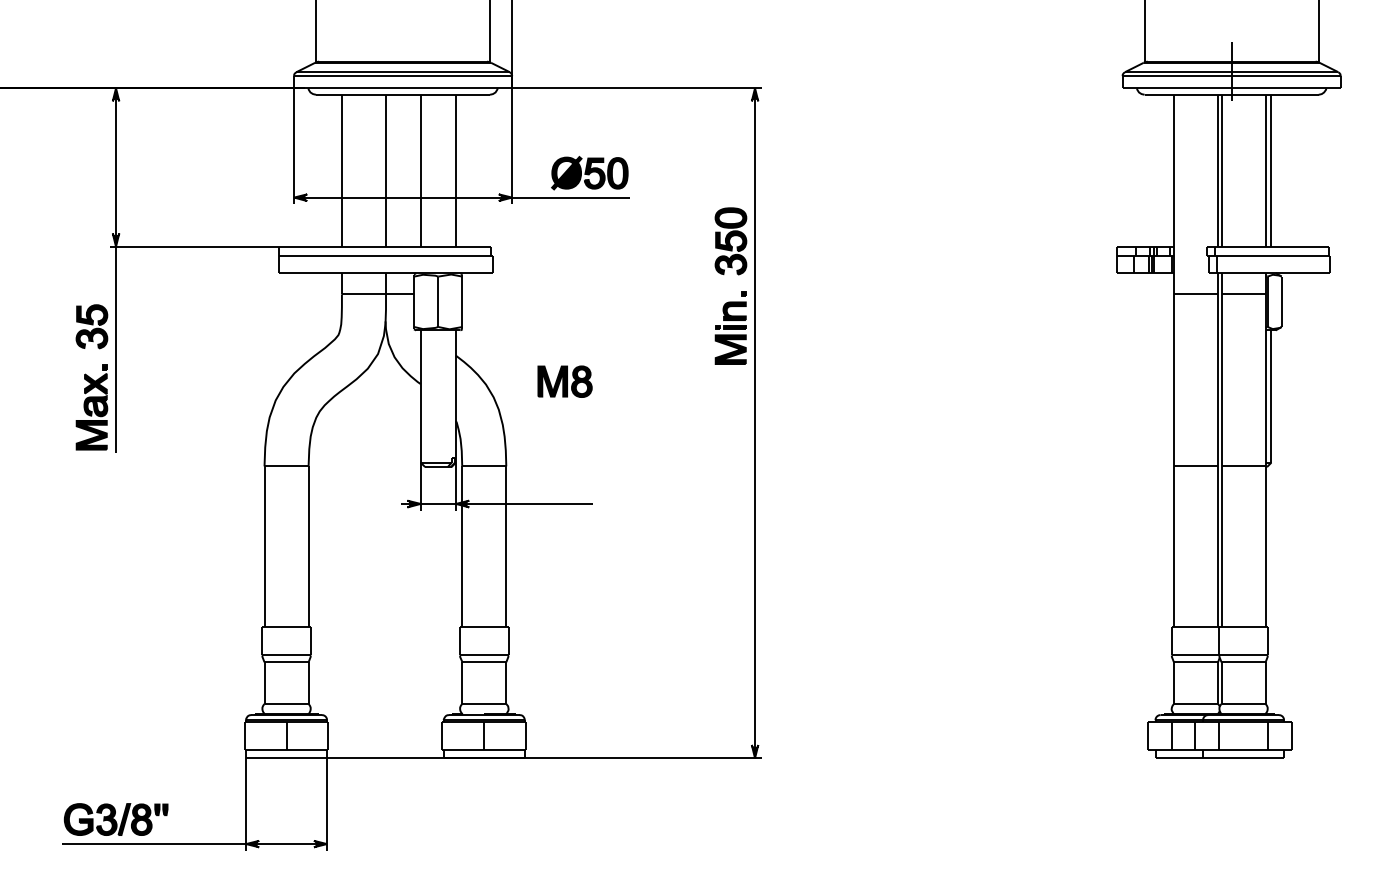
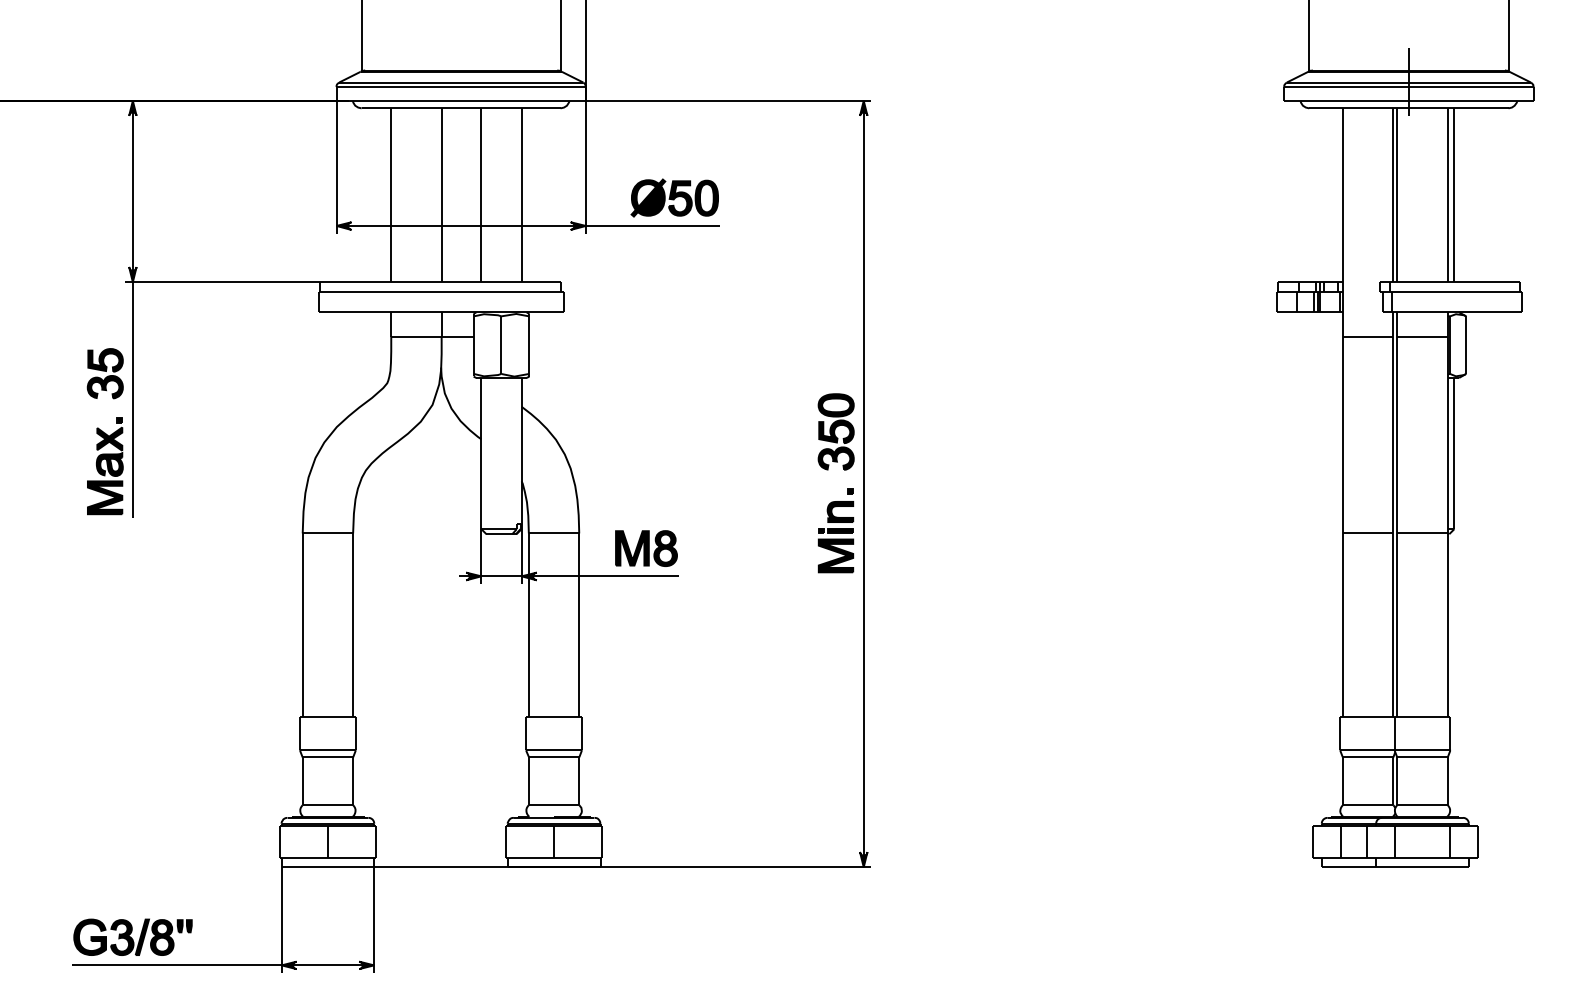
part: (740, 290) -> (847, 488), moved
part: (565, 381) -> (646, 548), moved

